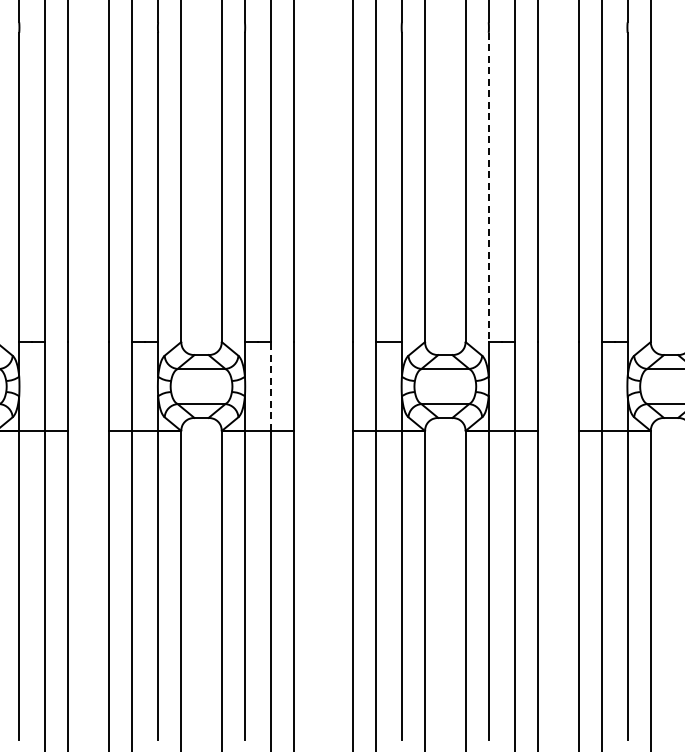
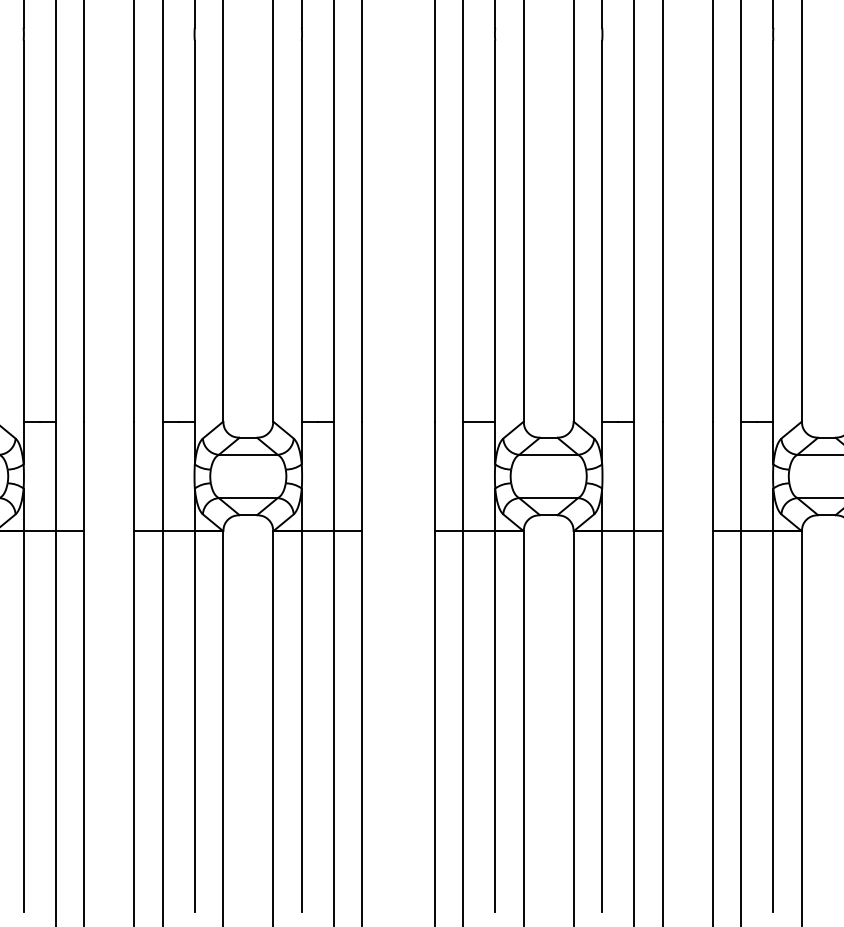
line: (488, 187) -> (601, 231), dashed -> solid
line: (271, 386) -> (334, 476), dashed -> solid

